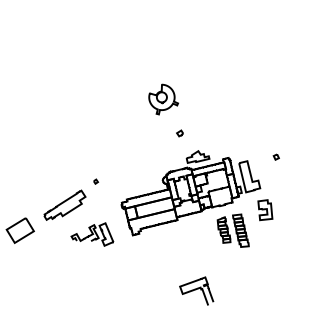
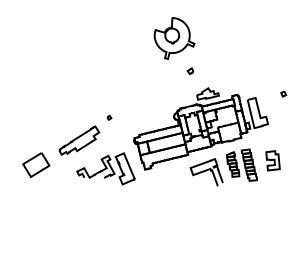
part: (163, 99) -> (174, 38), size x1.43
part: (265, 210) -> (273, 161), moved
part: (92, 234) -> (106, 168), size x1.43
curve: (196, 289) -> (206, 170), moved

